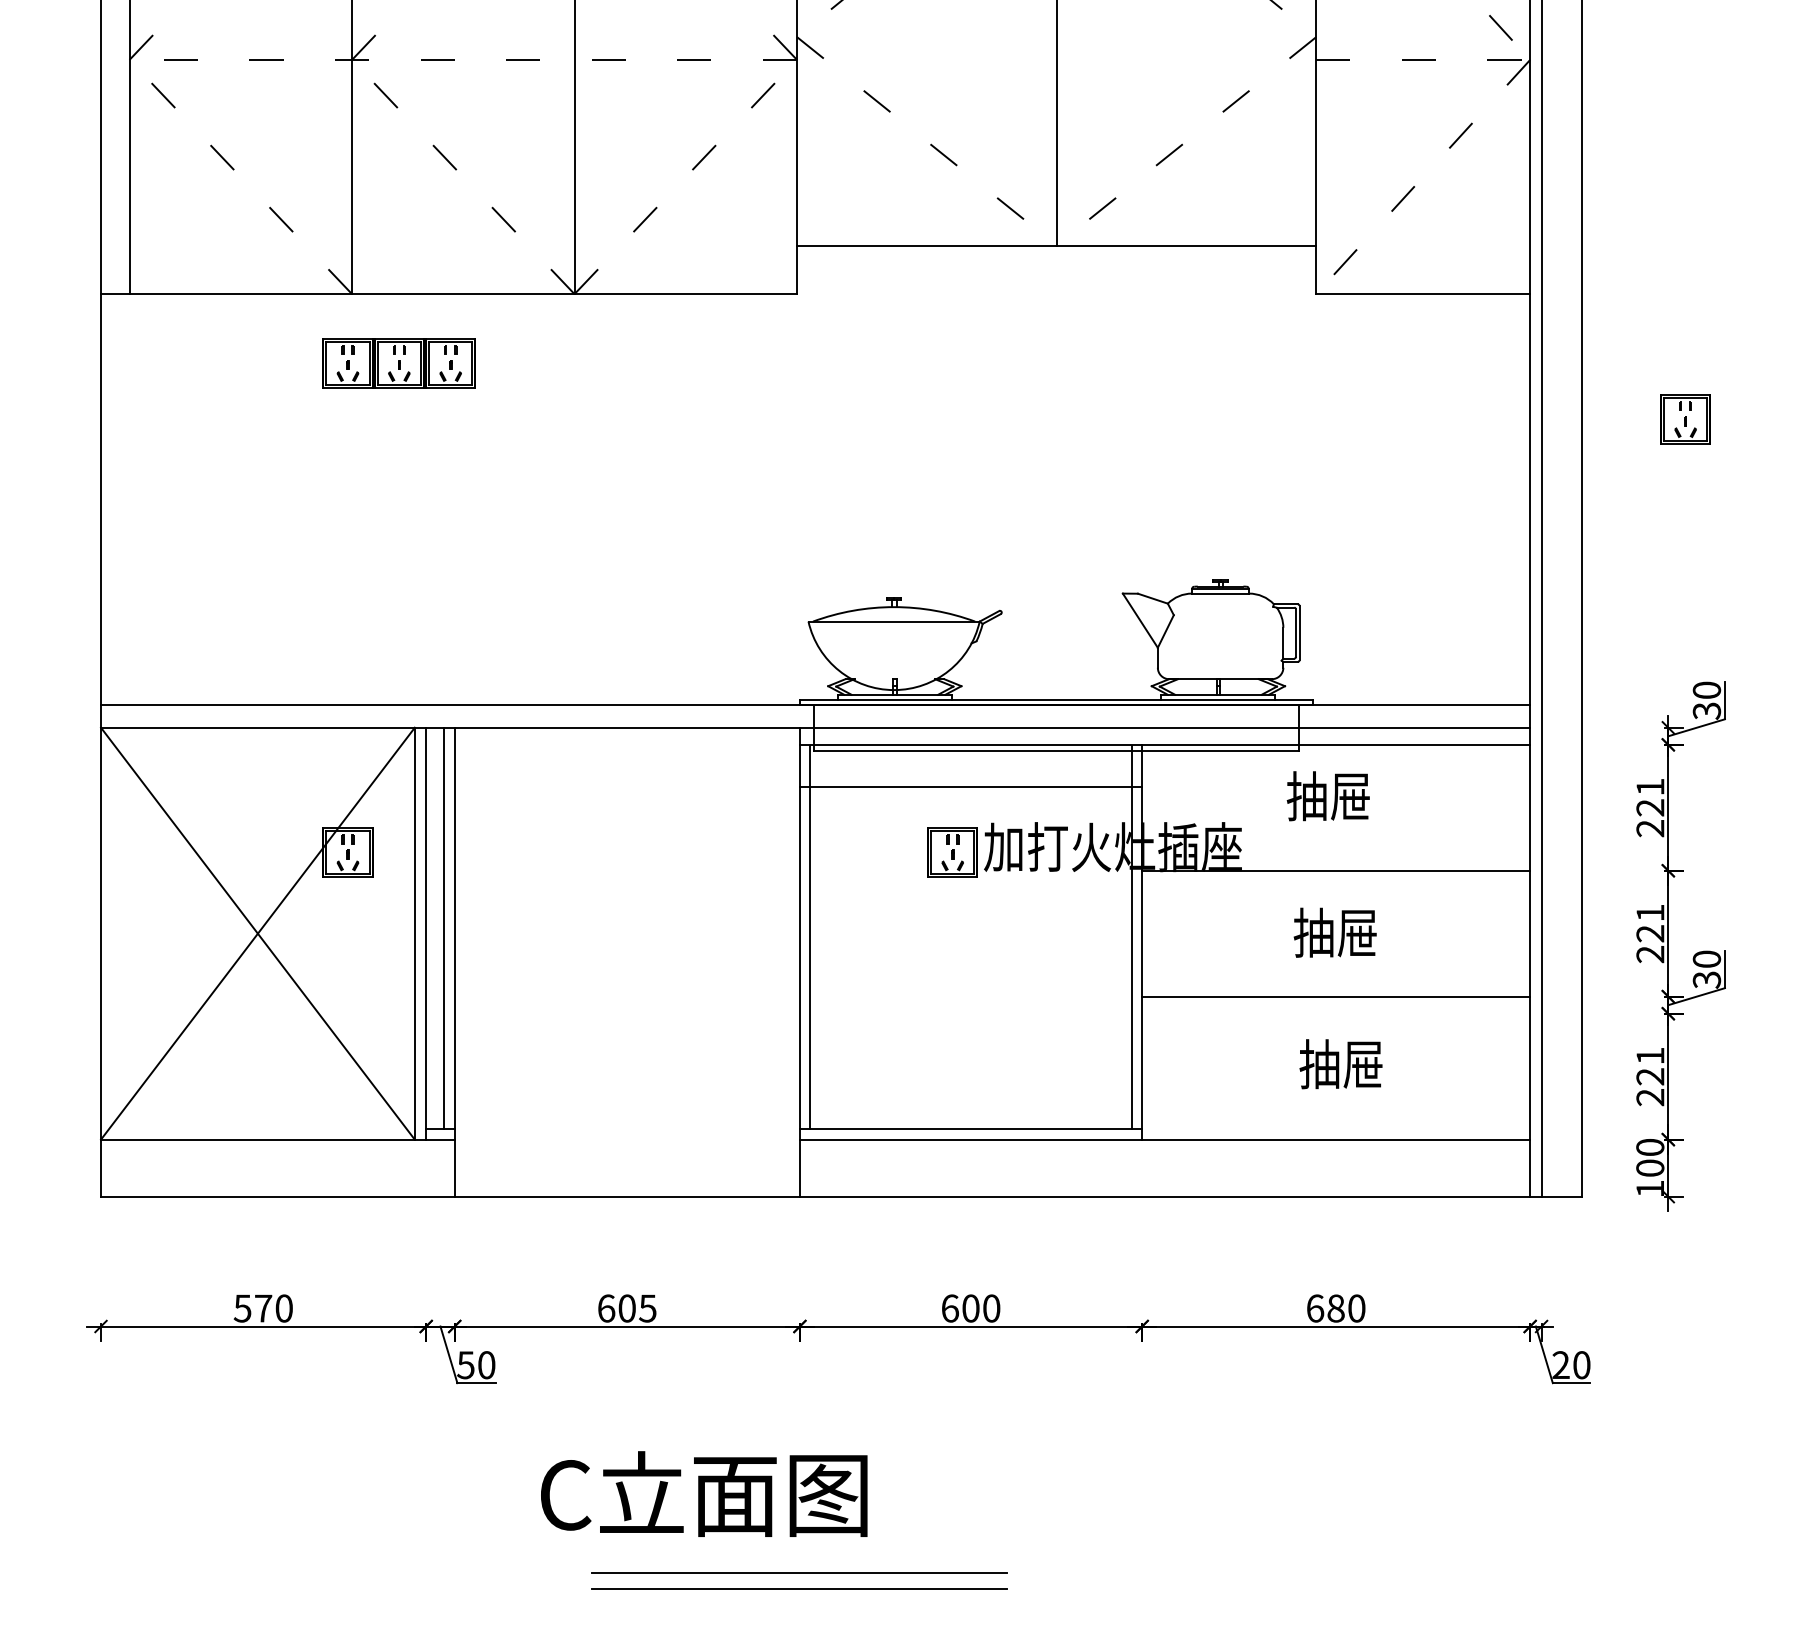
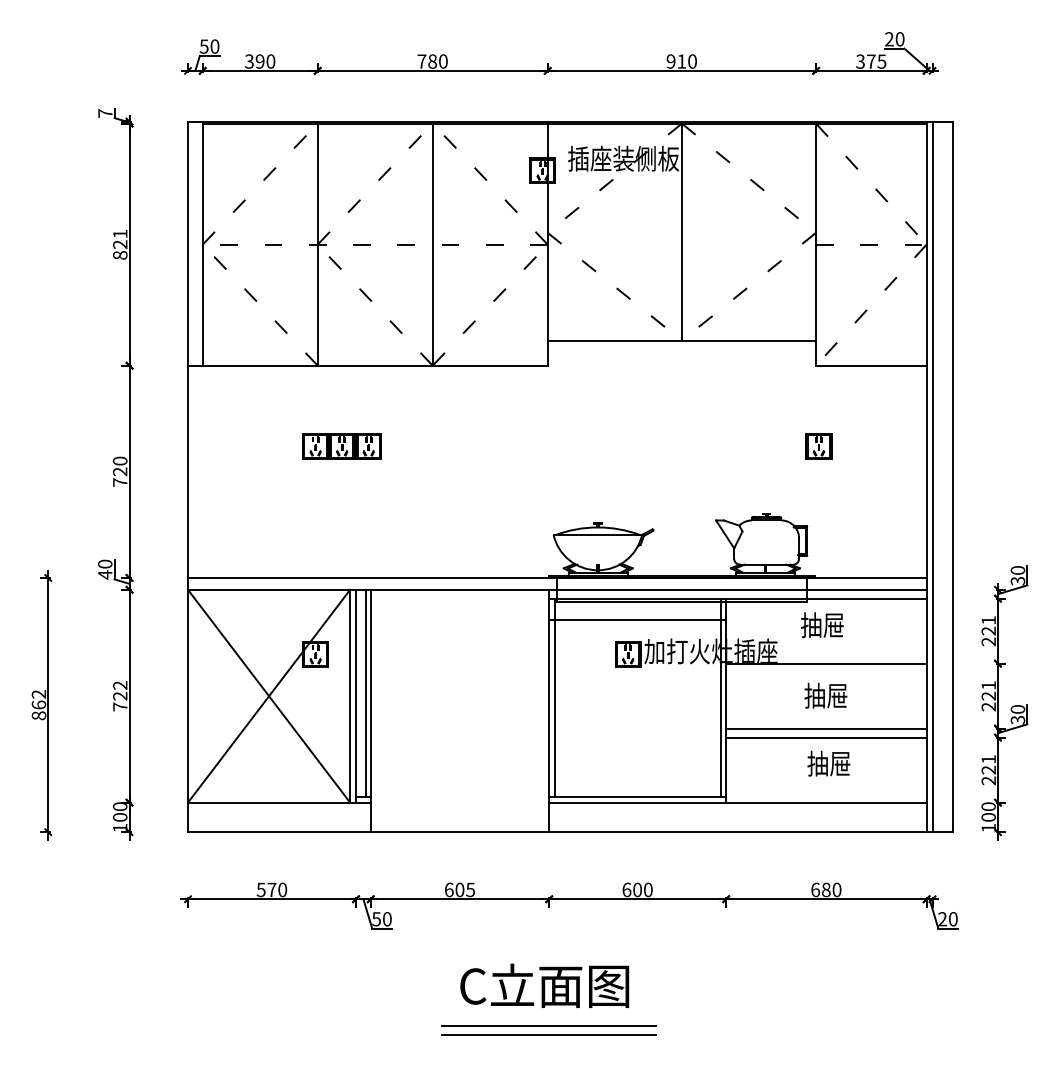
part: (398, 363) -> (341, 446), moved
part: (1684, 419) -> (818, 446), moved
line: (1336, 1013) -> (826, 737), added
text: (703, 1493) -> (544, 985), moved

